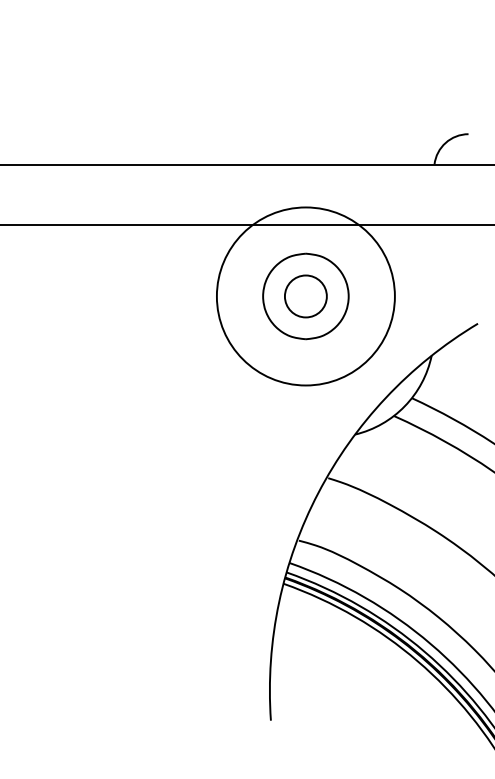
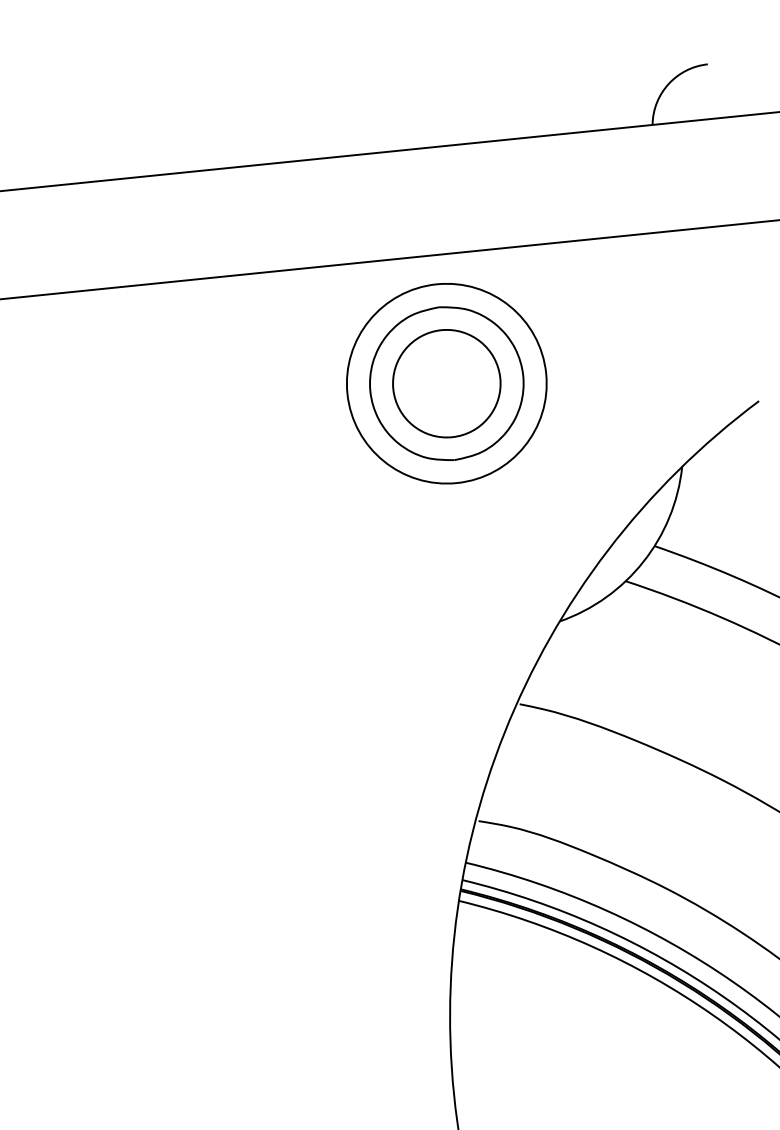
circle: (305, 296) -> (446, 383), size x0.62
circle: (305, 296) -> (446, 383), size x1.43

